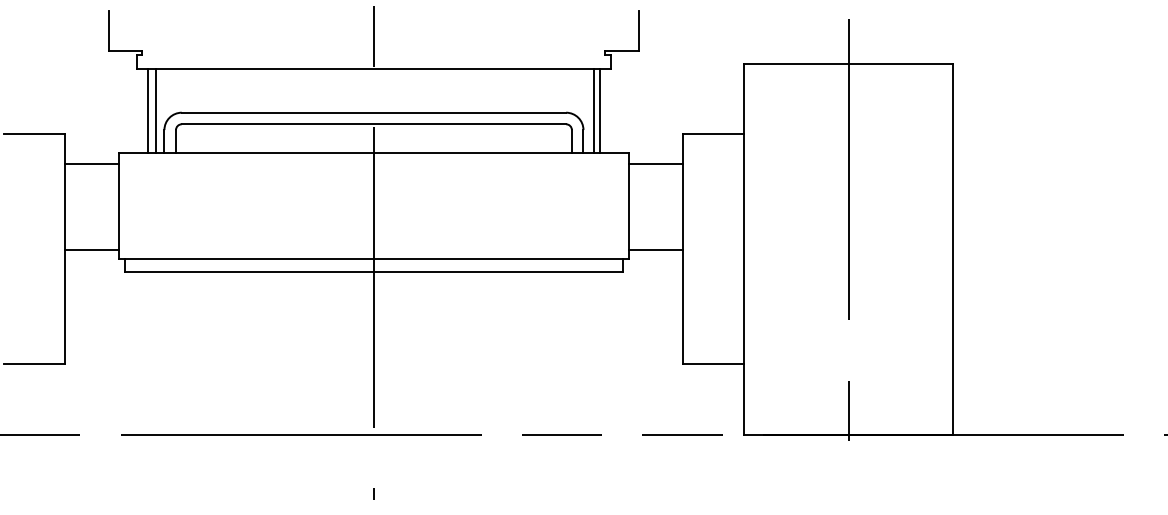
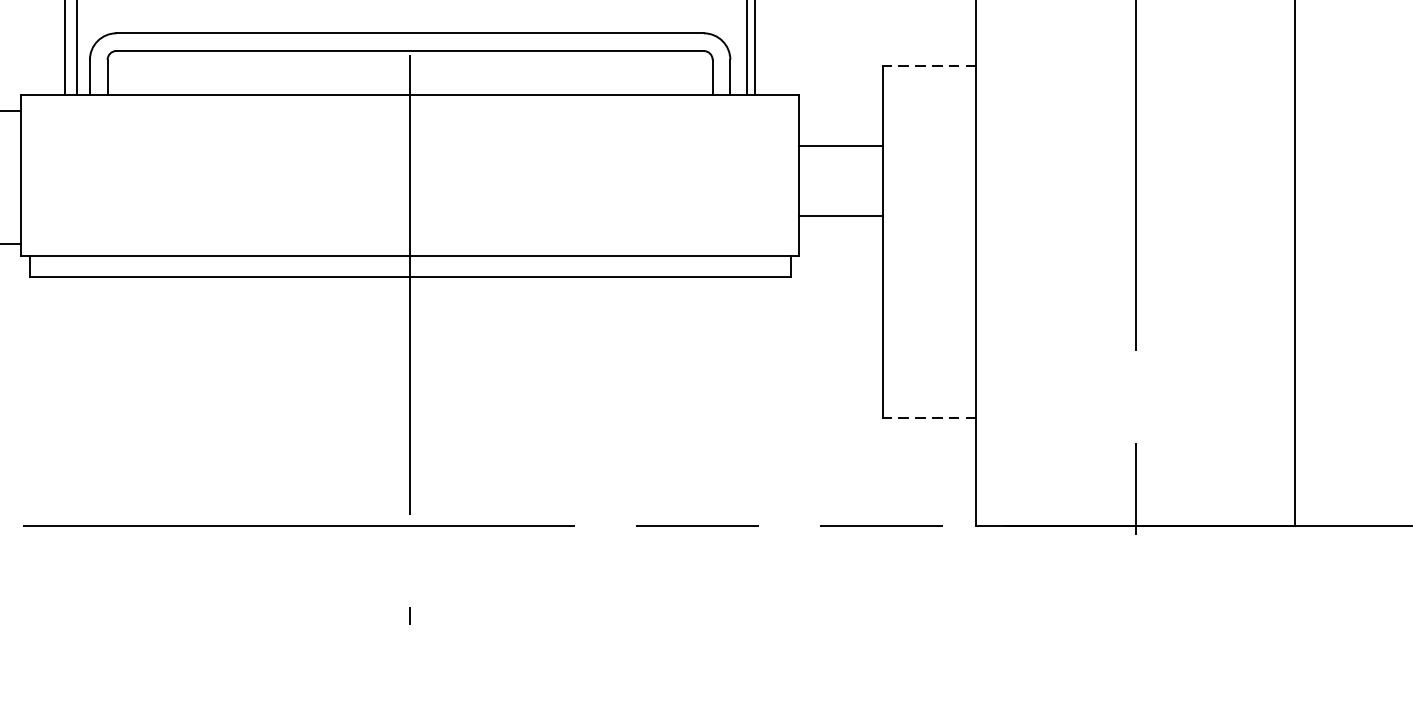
line: (713, 134) -> (929, 66), solid -> dashed
line: (655, 163) -> (840, 146), moved
line: (655, 250) -> (840, 216), moved
line: (713, 364) -> (929, 418), solid -> dashed

